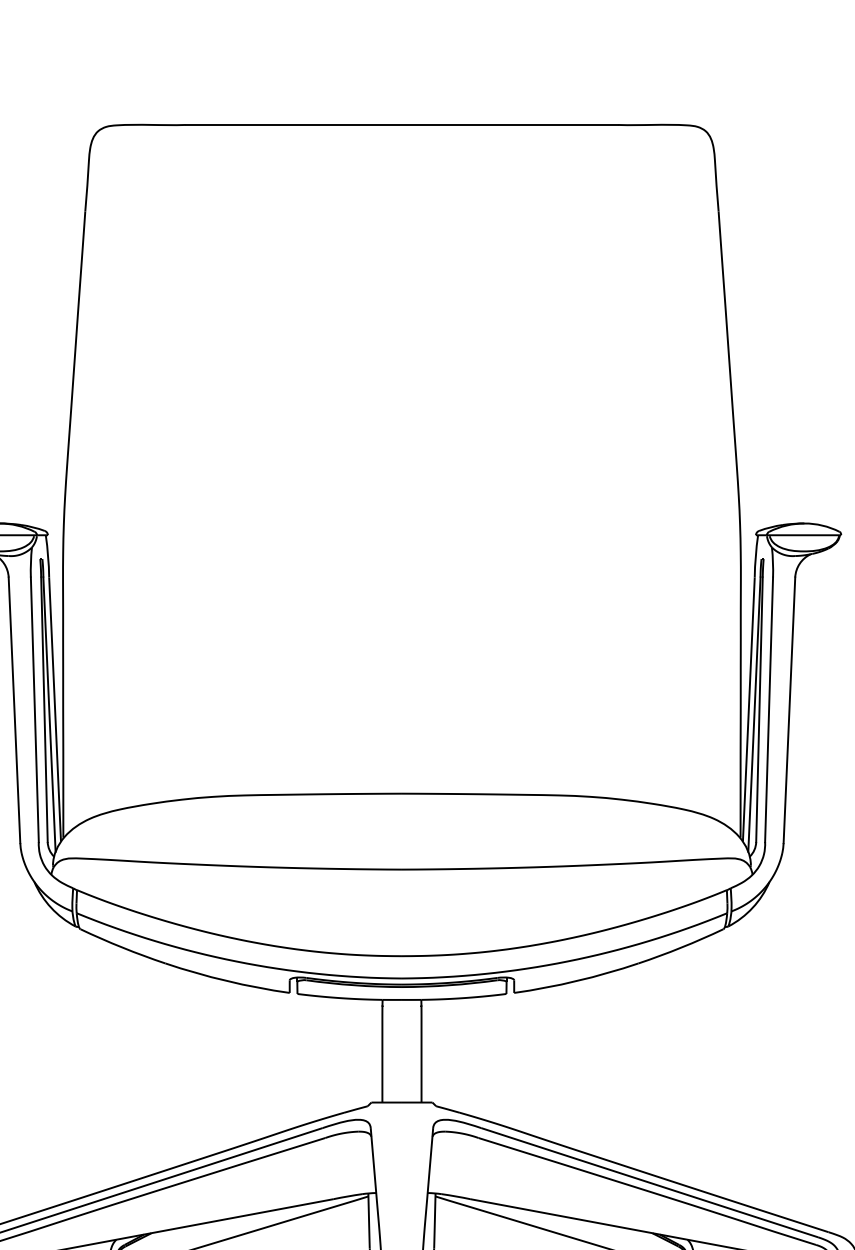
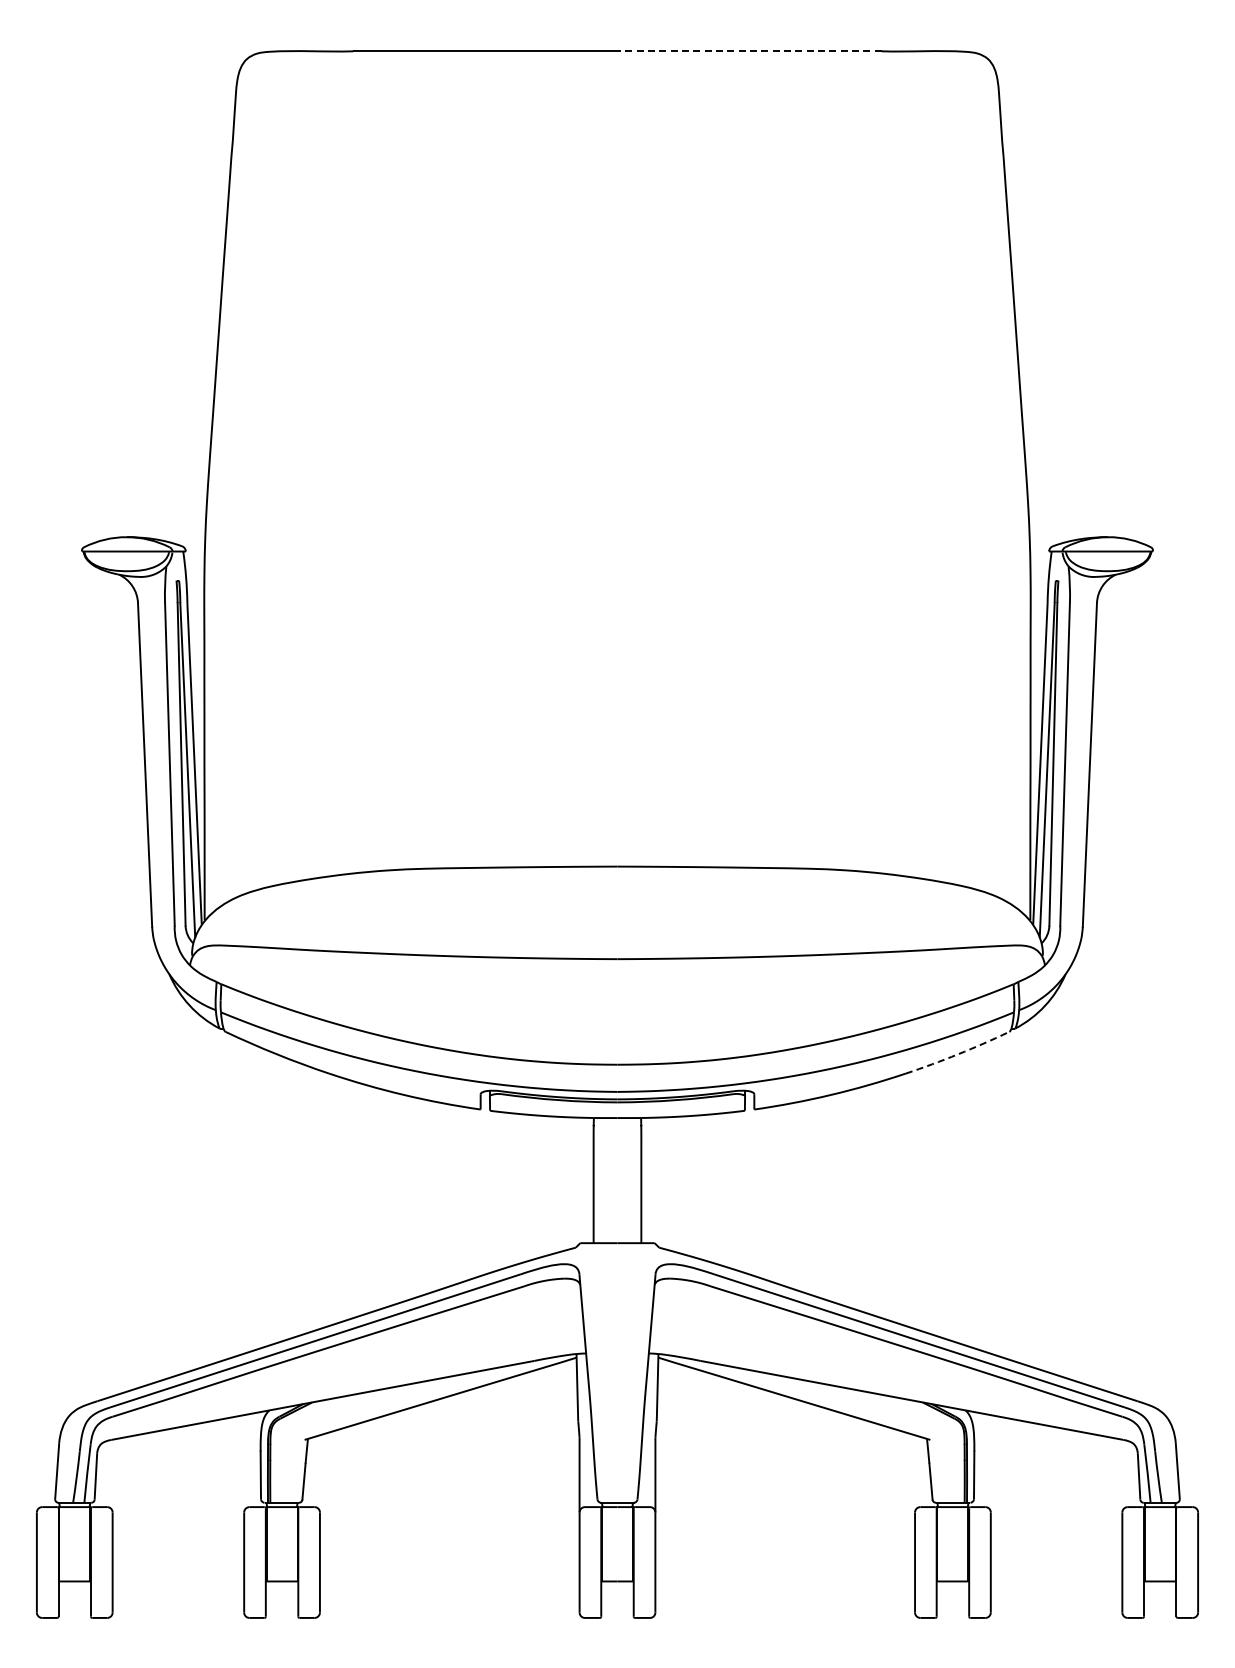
line: (510, 125) -> (749, 51), solid -> dashed
arc: (681, 947) -> (958, 1054), solid -> dashed

